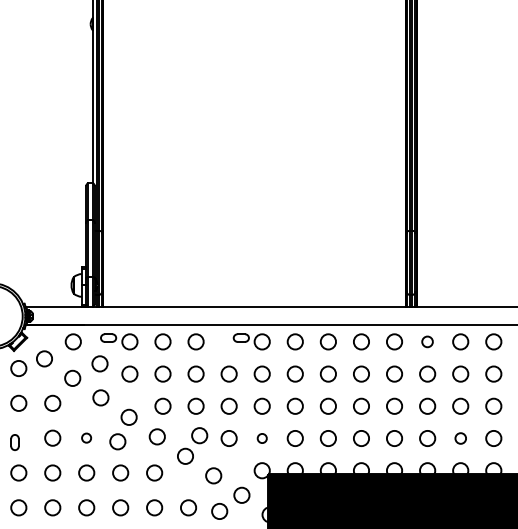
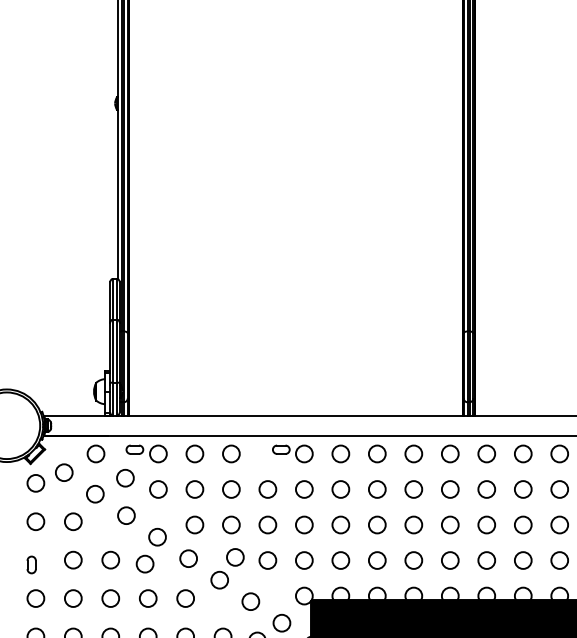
circle: (427, 341) -> (486, 453), size x1.43
circle: (86, 437) -> (110, 559), size x1.67
circle: (262, 438) -> (304, 560), size x1.67
circle: (460, 438) -> (523, 560), size x1.43

